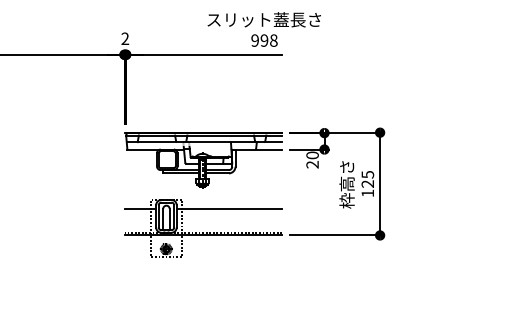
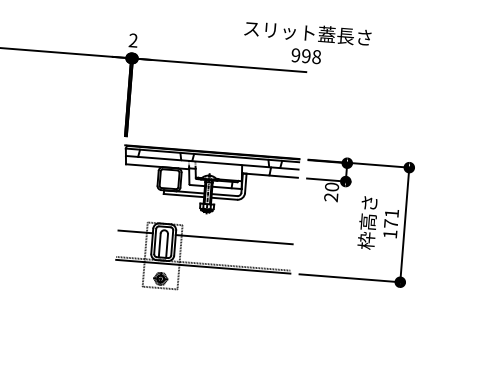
text: (263, 29) -> (306, 43), moved
text: (367, 179) -> (391, 218), 125 -> 171

